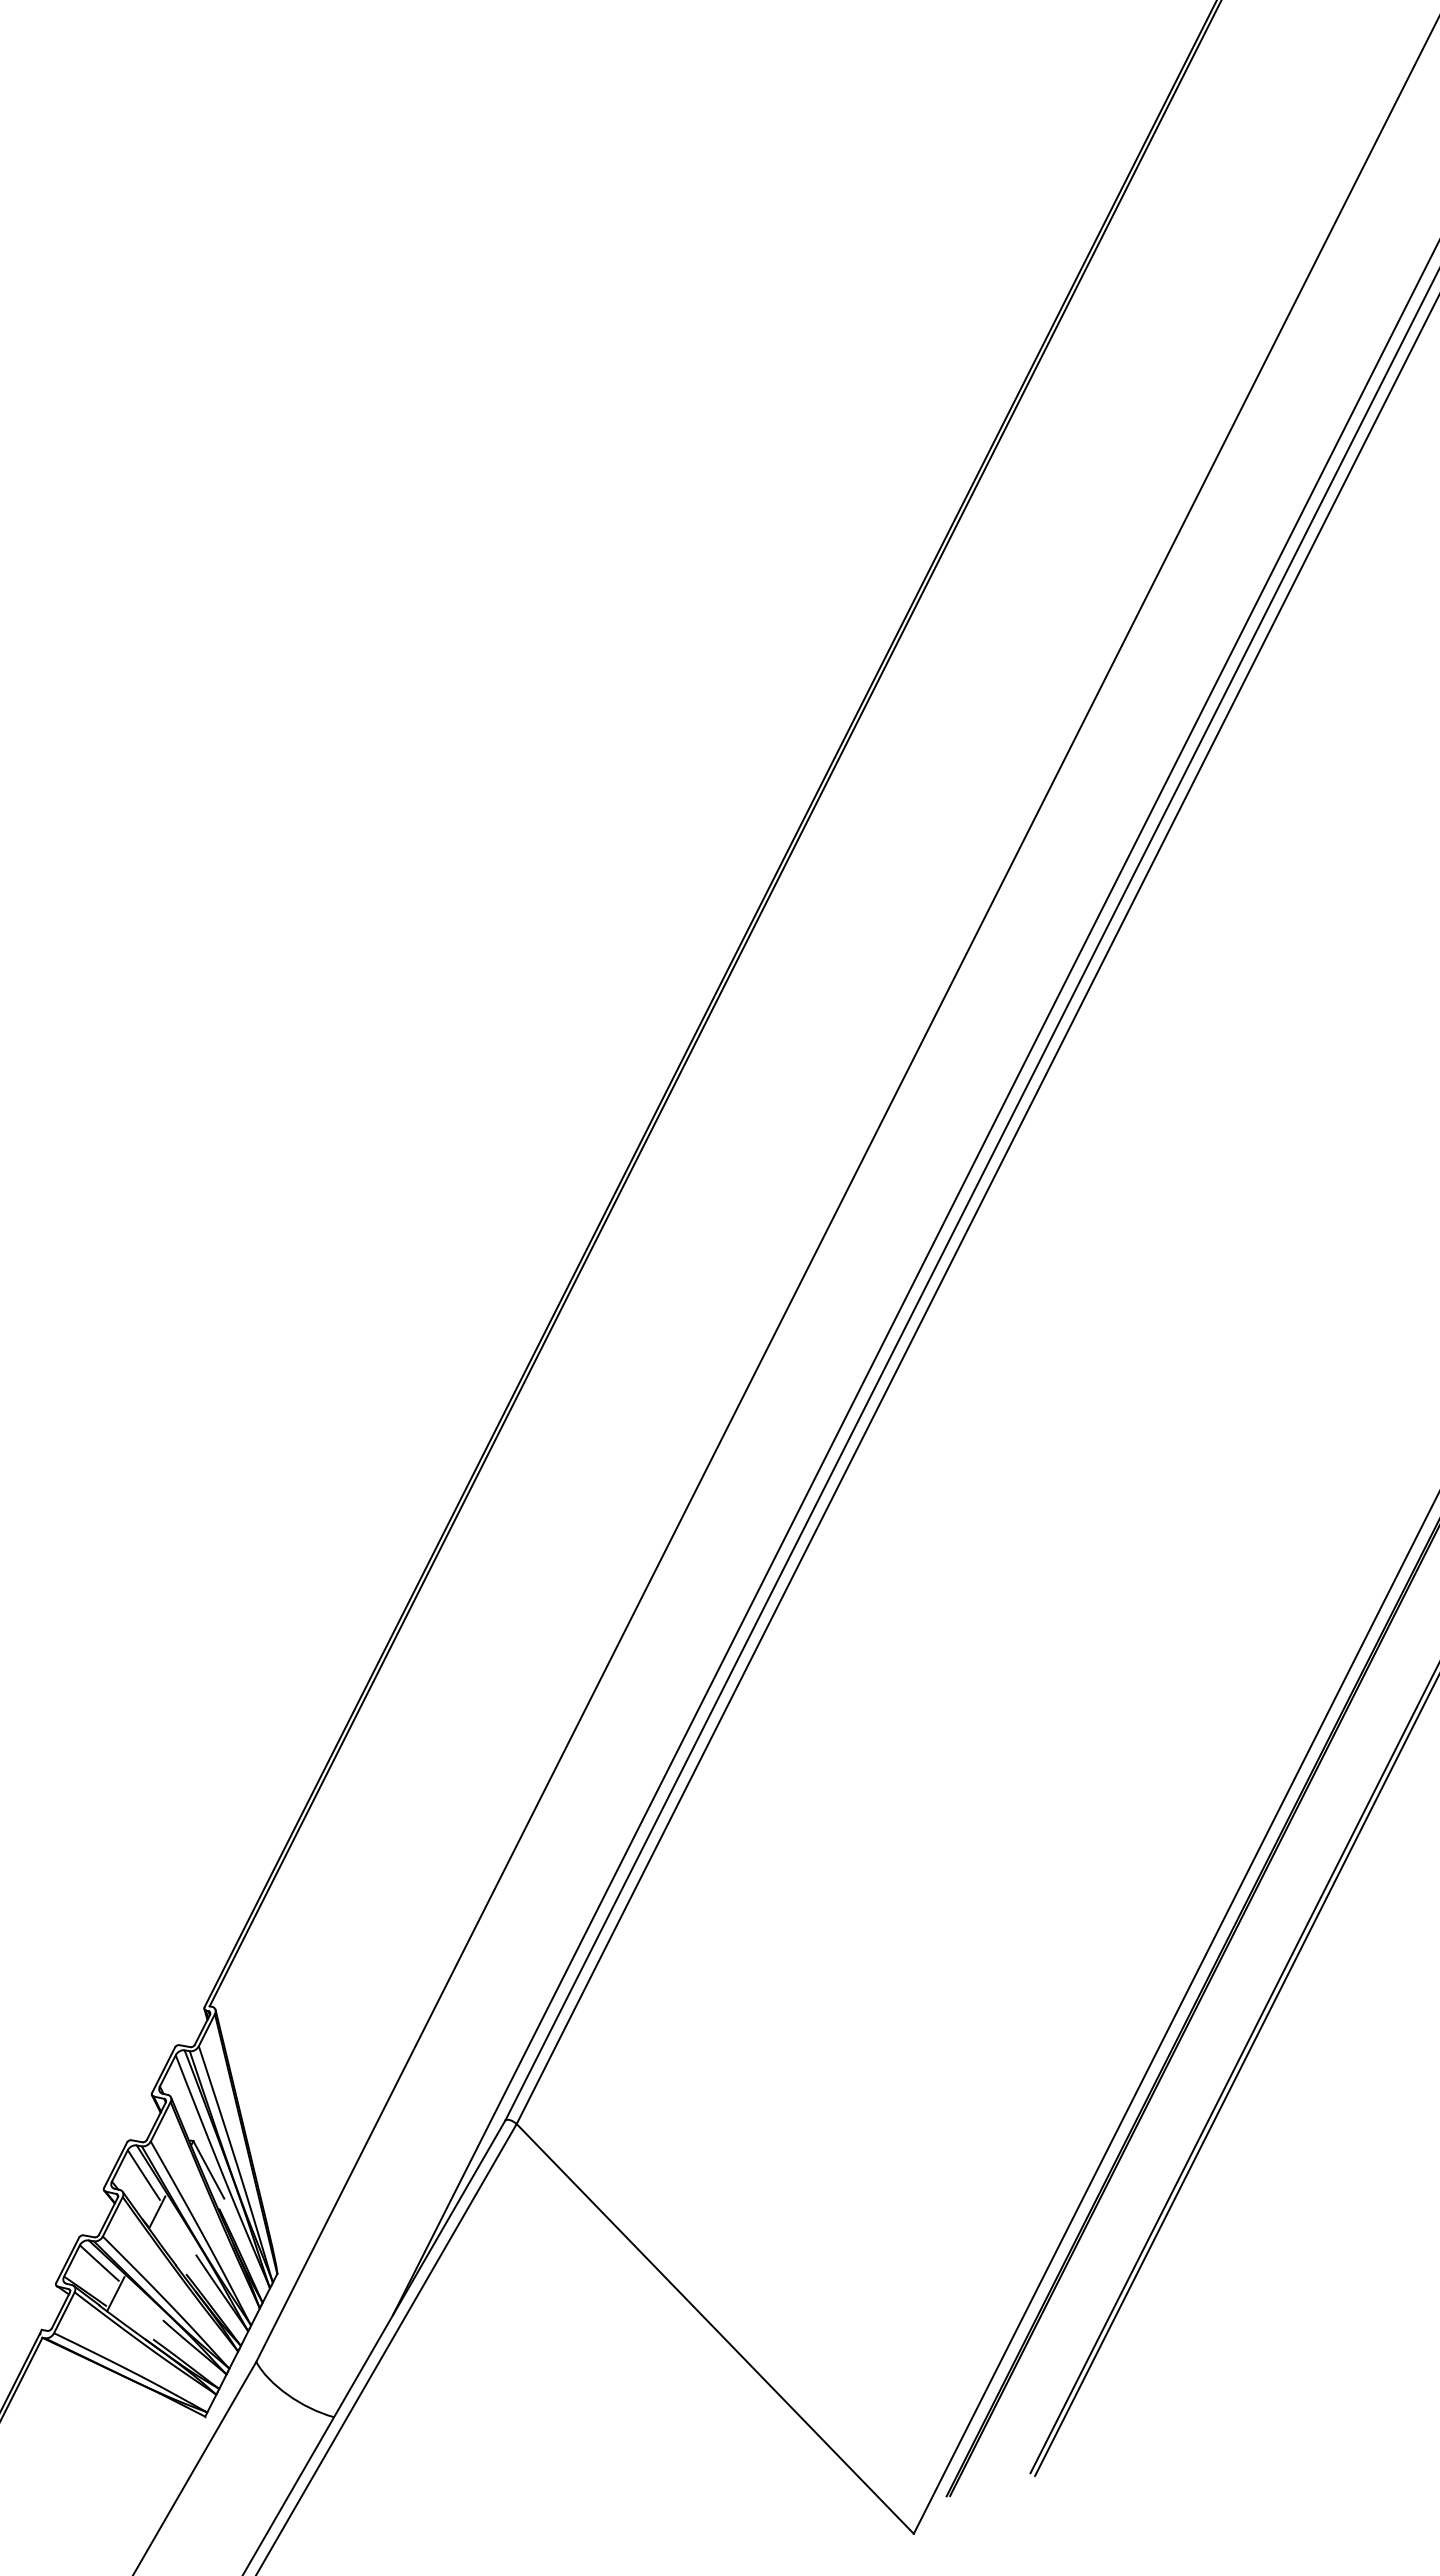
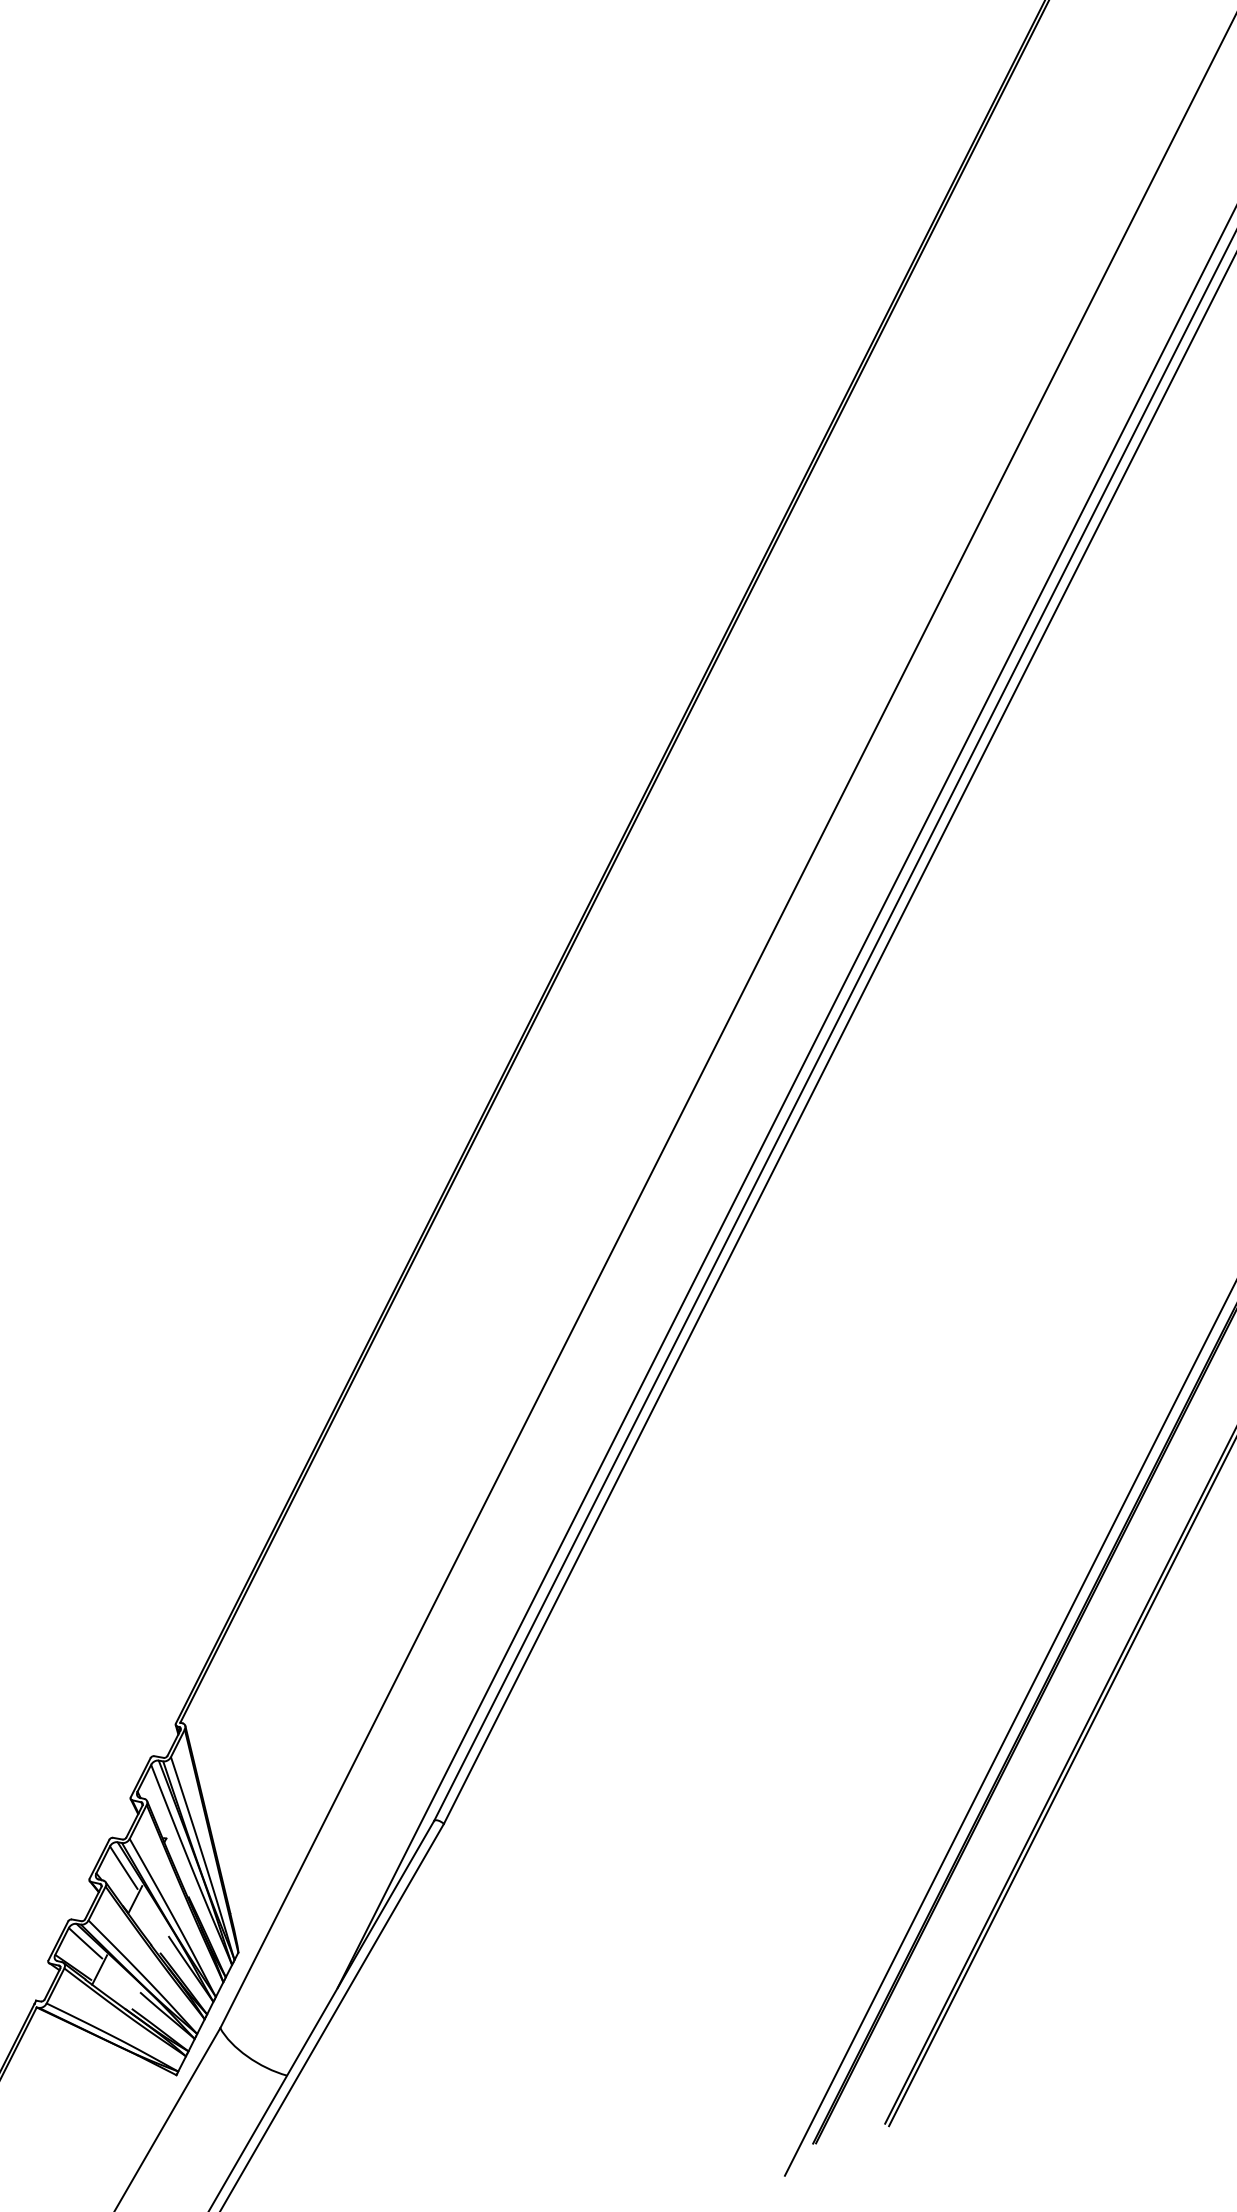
line: (208, 2169) -> (179, 1862), removed
line: (714, 2328) -> (613, 1999), removed

